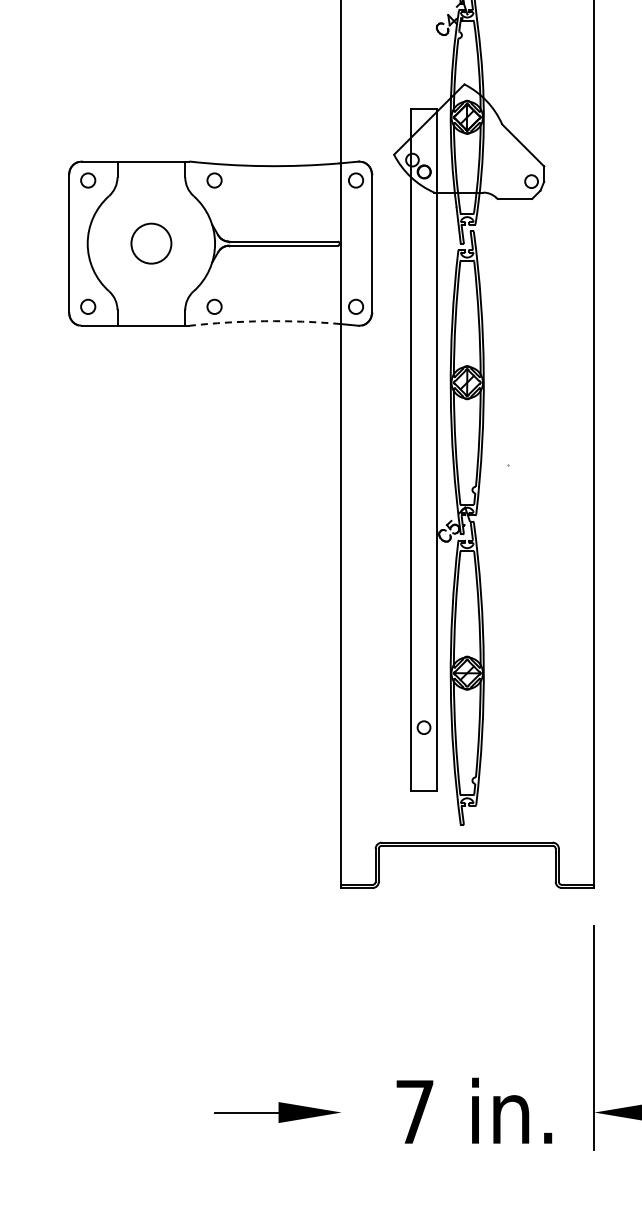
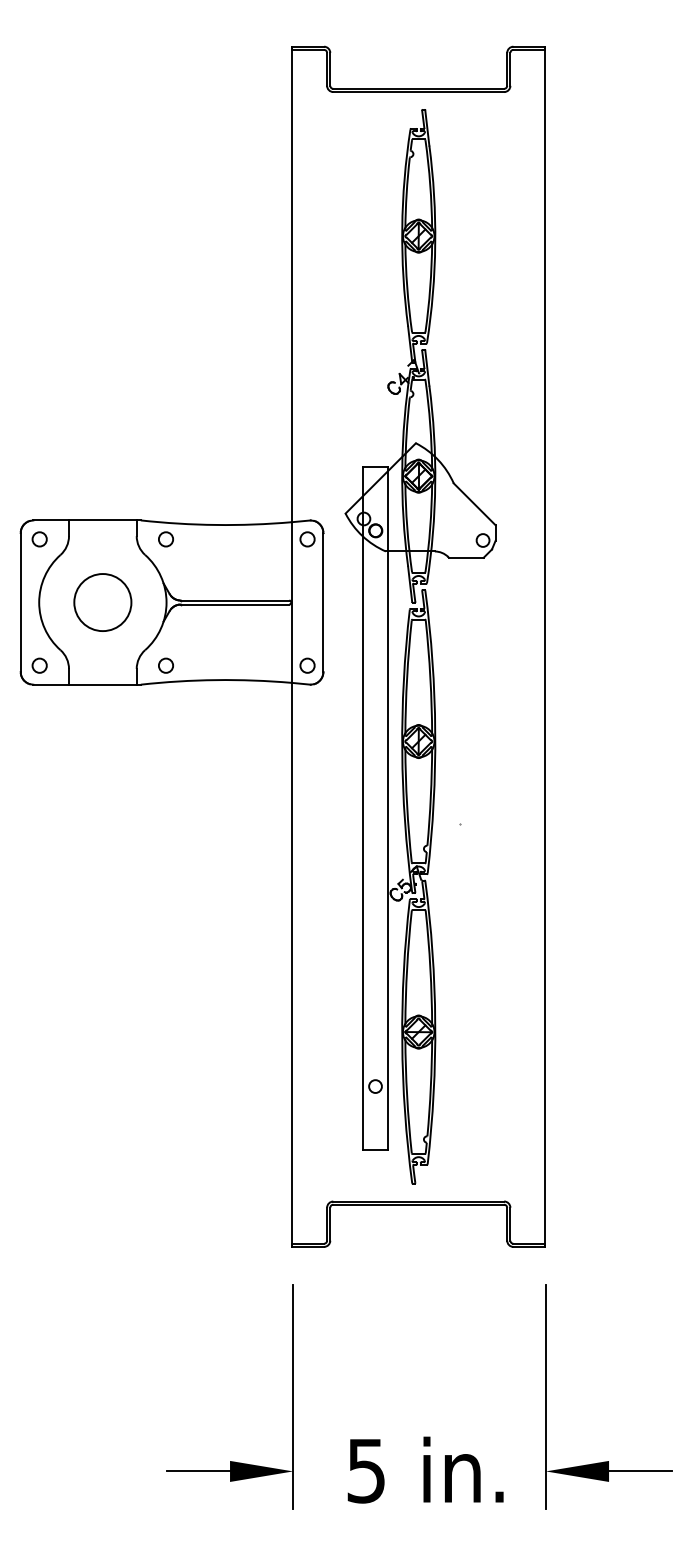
circle: (151, 243) -> (102, 602), size x1.43
arc: (265, 321) -> (216, 680), dashed -> solid
line: (342, 1037) -> (293, 1396), added
text: (414, 1112) -> (365, 1471), 7 -> 5

